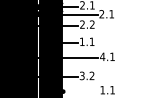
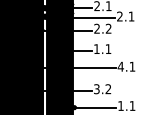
line: (80, 91) -> (94, 107), added

